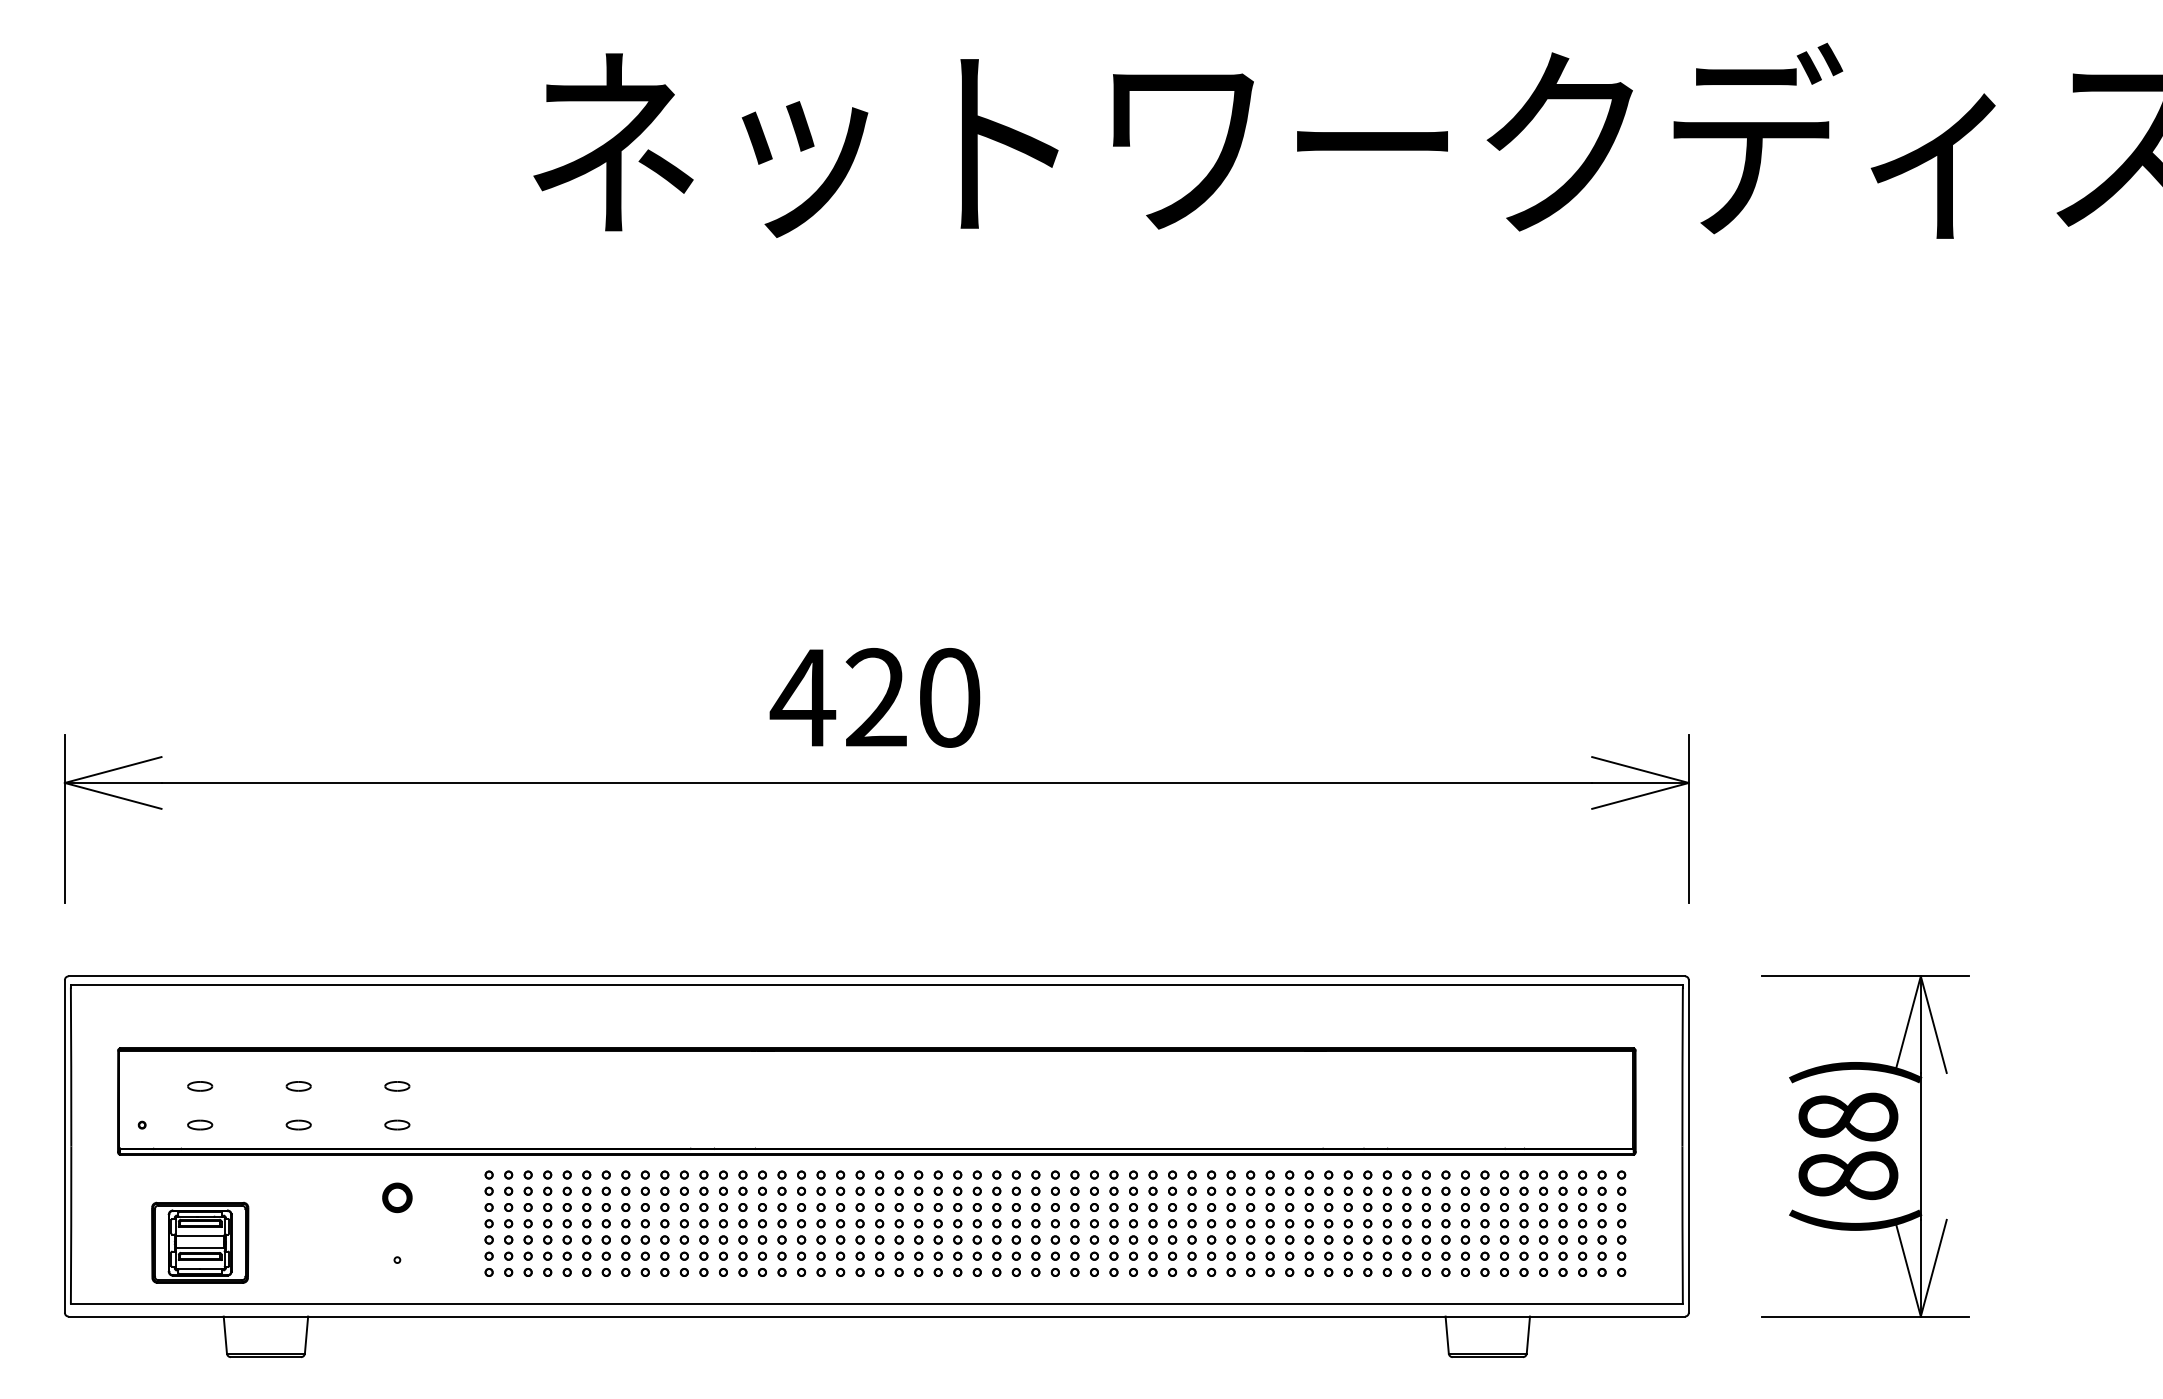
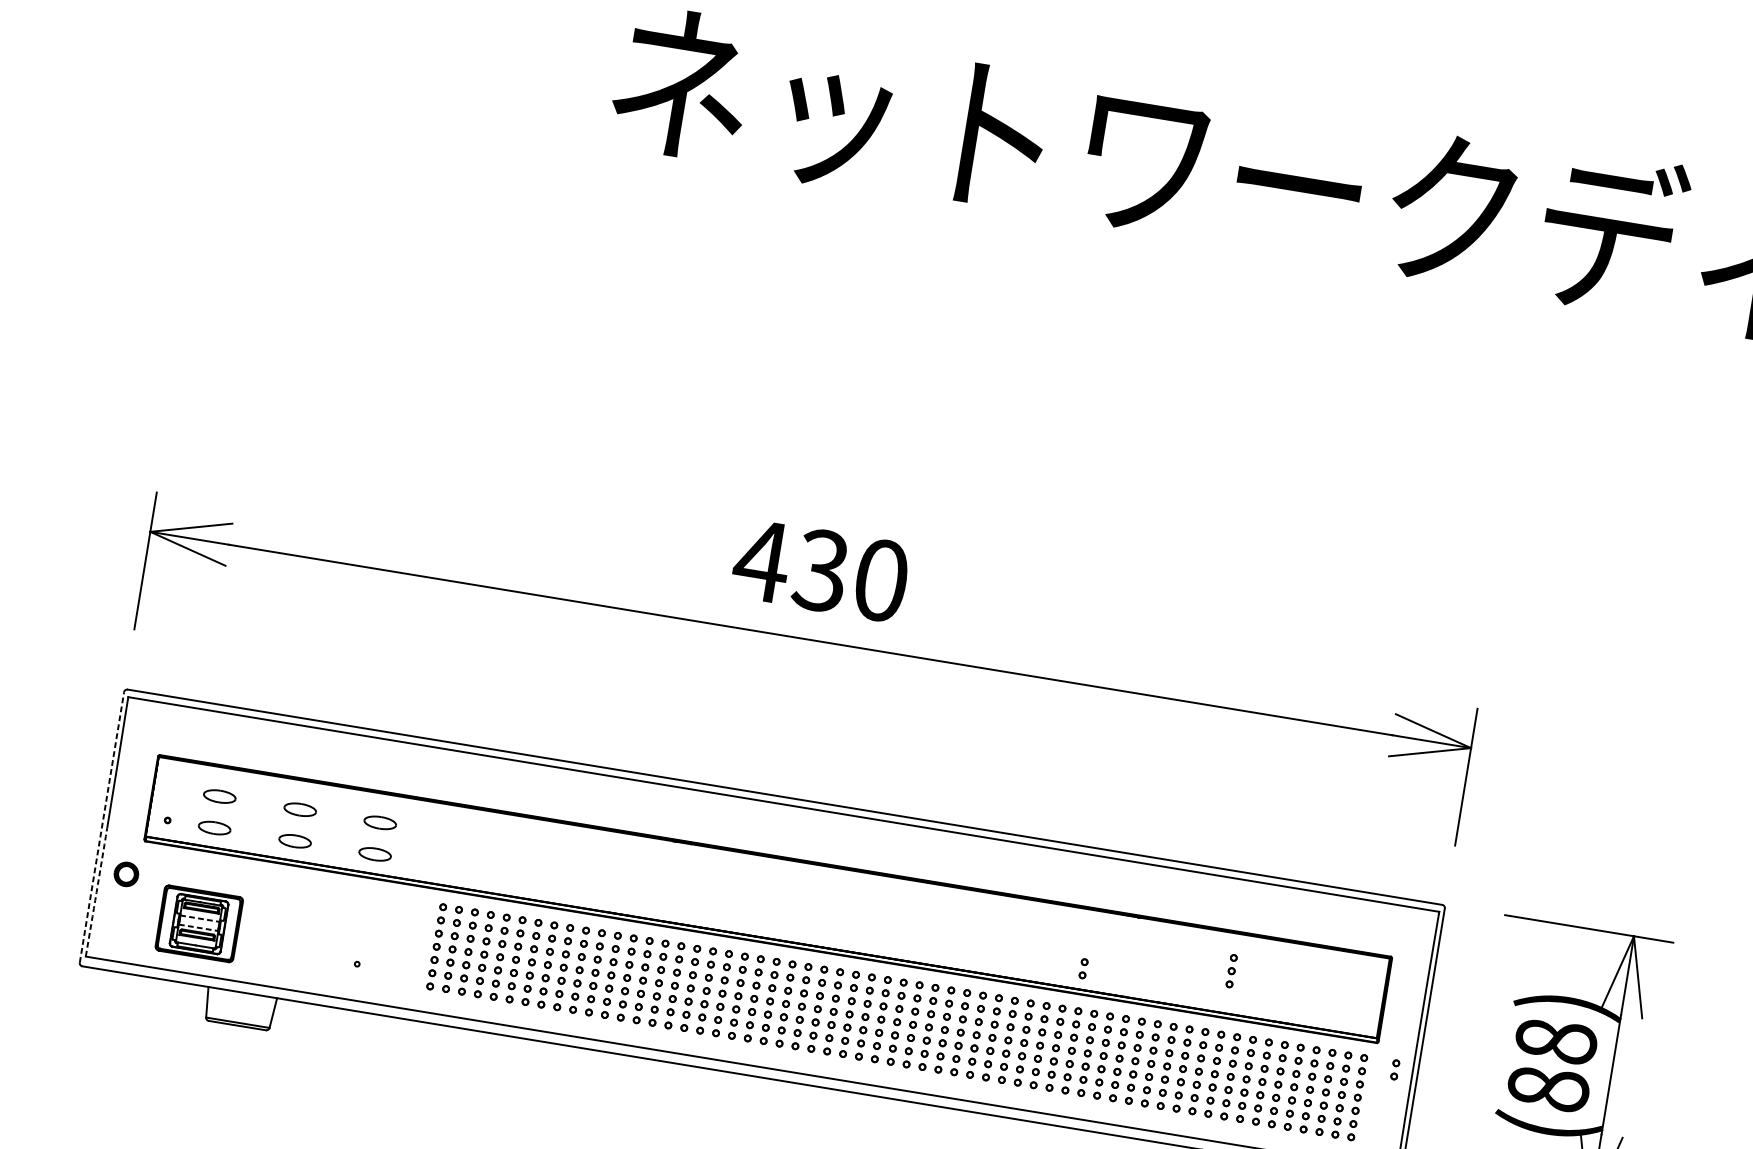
text: (875, 697) -> (820, 570), 420 -> 430
part: (200, 1086) -> (220, 796), size x1.6
part: (298, 1086) -> (299, 809), size x1.6
part: (397, 1086) -> (380, 823), size x1.6
part: (1445, 1096) -> (1231, 970), added
part: (1267, 1122) -> (1083, 968), added
part: (200, 1124) -> (215, 827), size x1.6
part: (298, 1124) -> (294, 840), size x1.6
part: (397, 1124) -> (375, 853), size x1.6
line: (64, 1145) -> (101, 826), solid -> dashed
part: (1660, 1182) -> (1394, 1069), added
part: (397, 1197) -> (126, 874), moved
arc: (71, 1225) -> (96, 892), solid -> dashed
line: (200, 1236) -> (200, 918), solid -> dashed
line: (200, 1247) -> (198, 927), solid -> dashed

